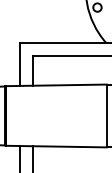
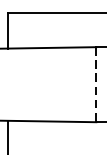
line: (106, 116) -> (96, 85), solid -> dashed

